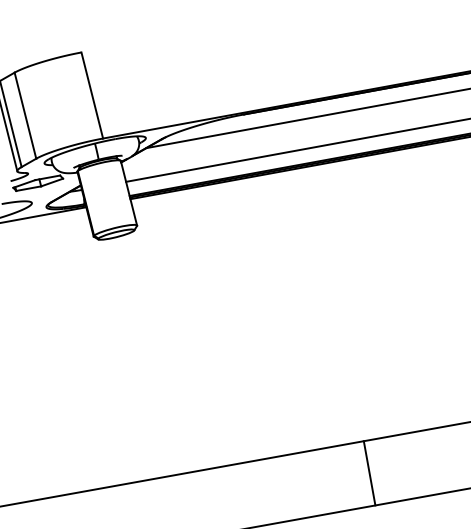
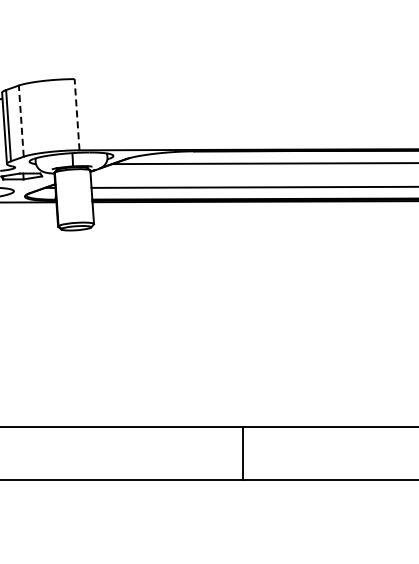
line: (92, 95) -> (77, 114), solid -> dashed
line: (25, 116) -> (21, 121), solid -> dashed

